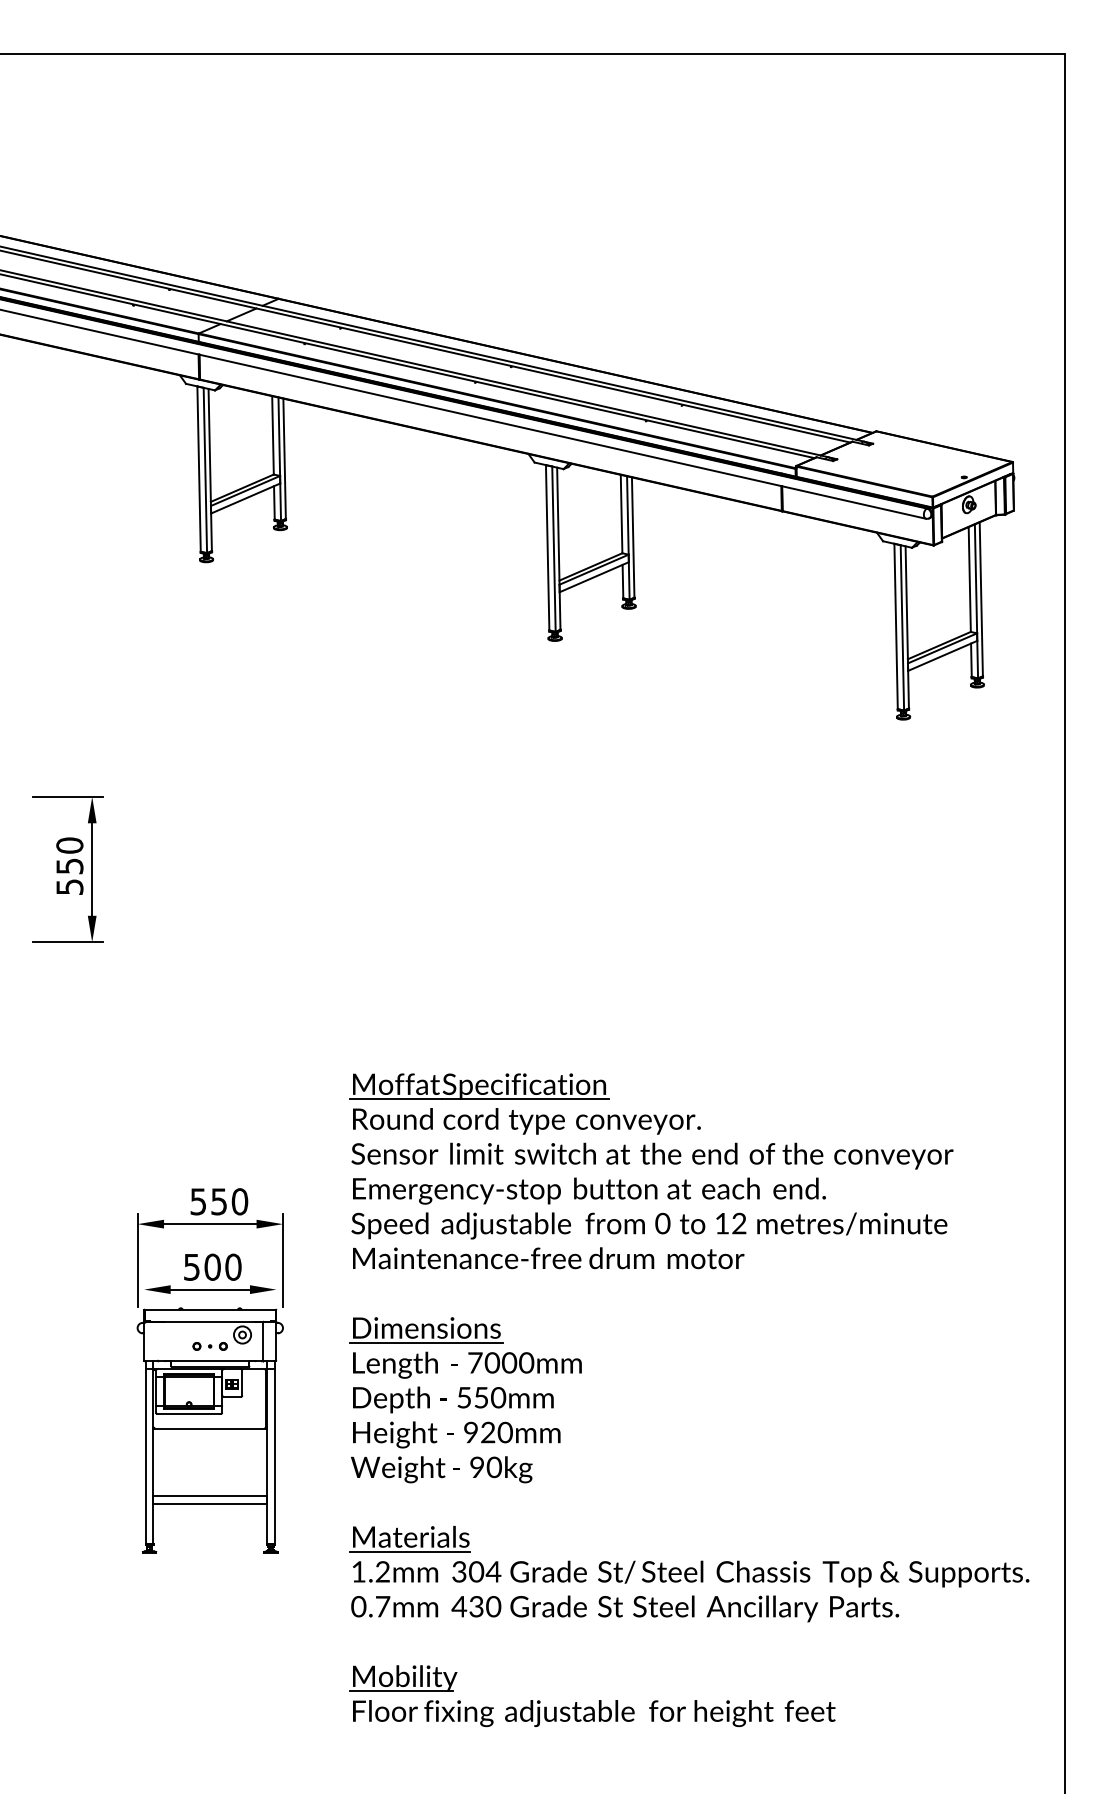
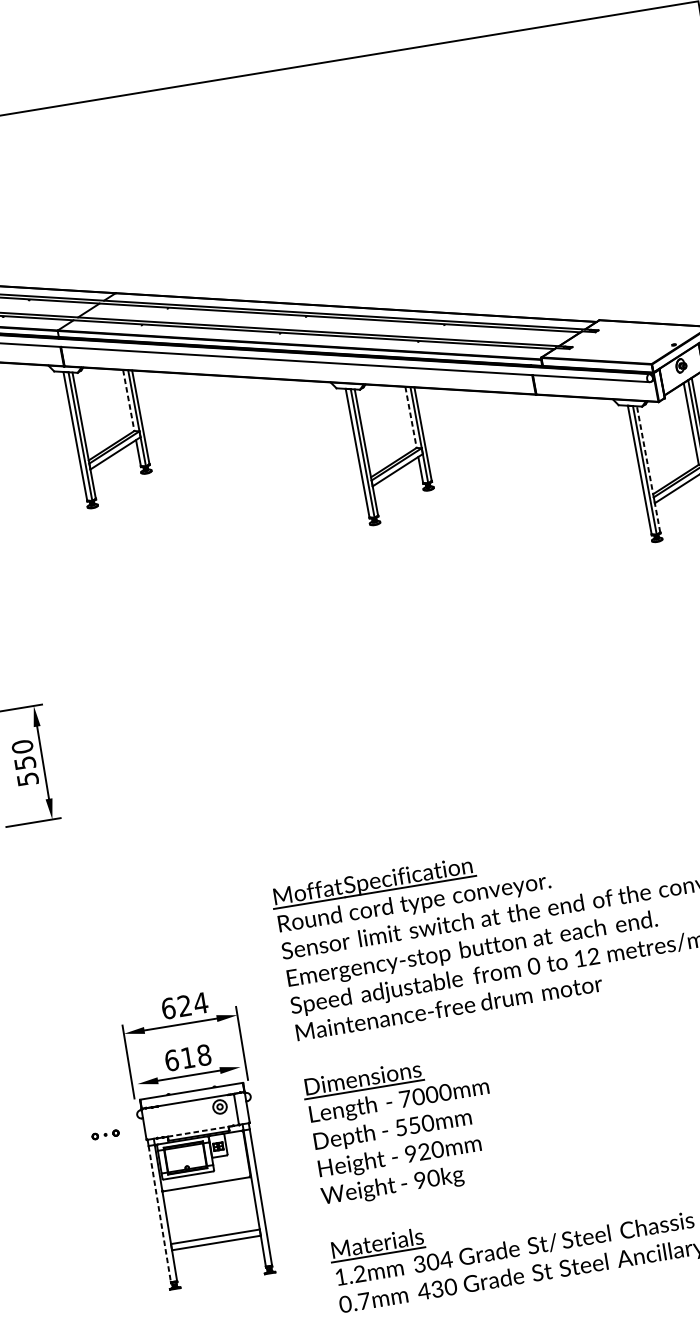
line: (273, 435) -> (129, 400), solid -> dashed
line: (621, 514) -> (411, 417), solid -> dashed
line: (907, 626) -> (648, 468), solid -> dashed
text: (219, 1201) -> (184, 1005), 550 -> 624
text: (212, 1266) -> (187, 1057), 500 -> 618
part: (209, 1346) -> (105, 1134), moved
line: (209, 1361) -> (197, 1131), solid -> dashed
line: (145, 1456) -> (159, 1214), solid -> dashed

